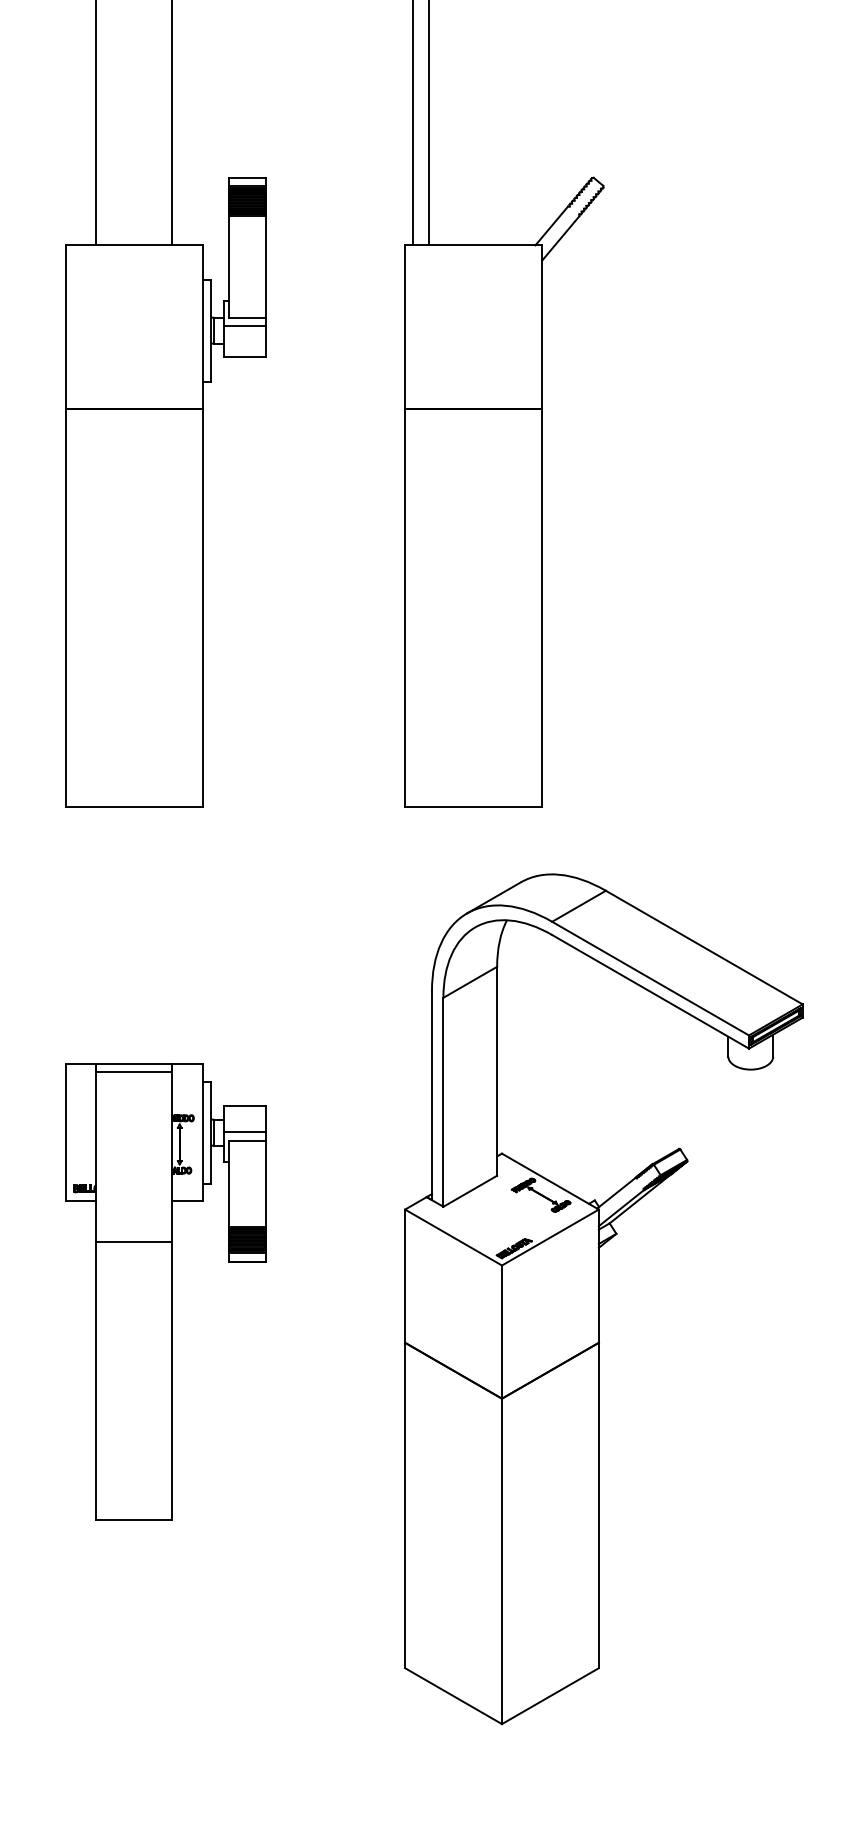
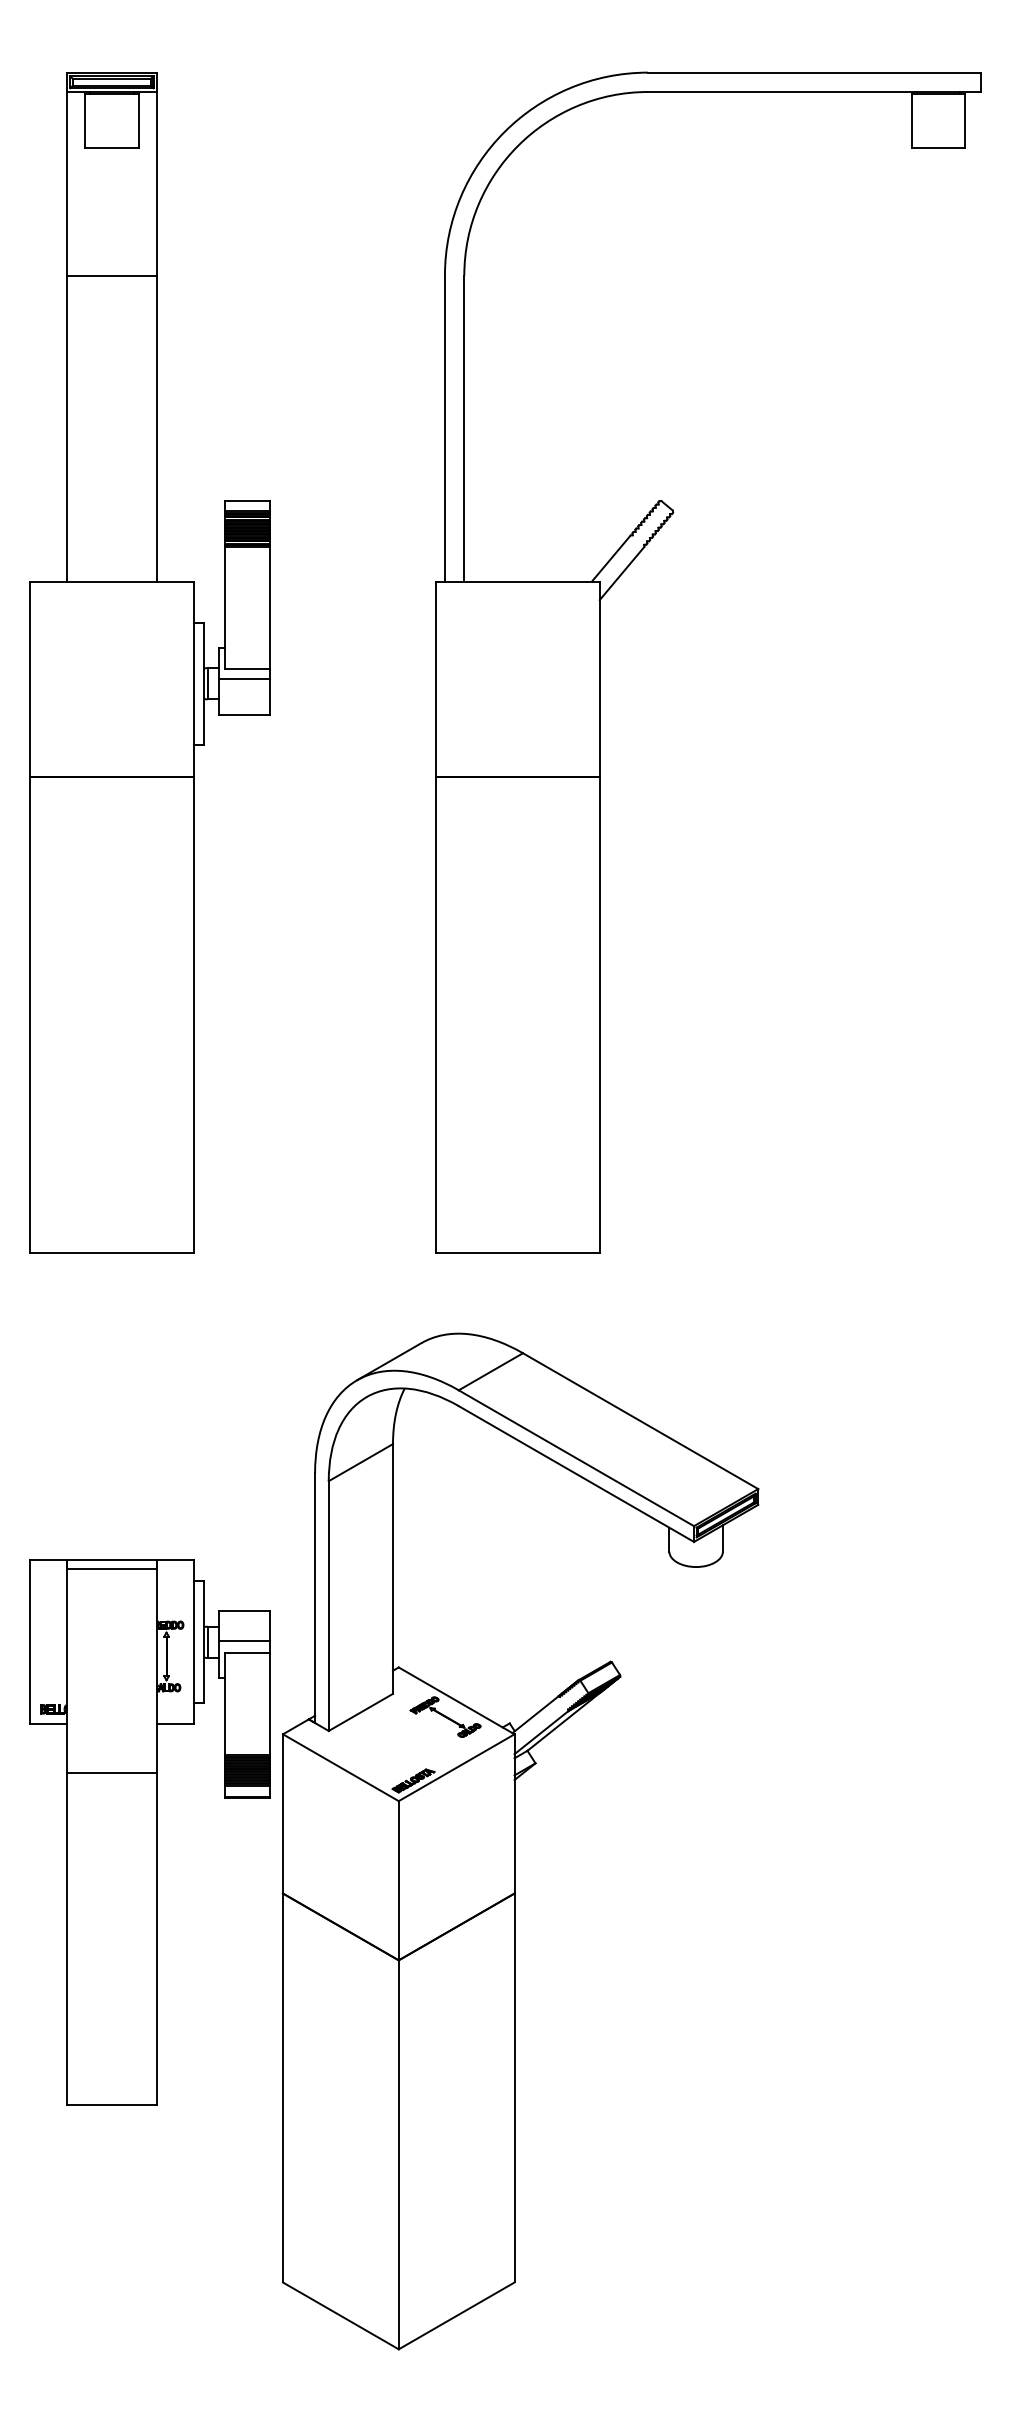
part: (603, 1299) -> (520, 1841), moved

